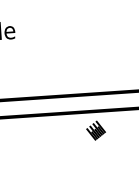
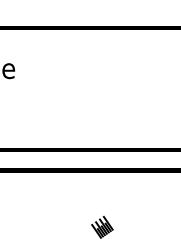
part: (96, 129) -> (102, 226), moved

